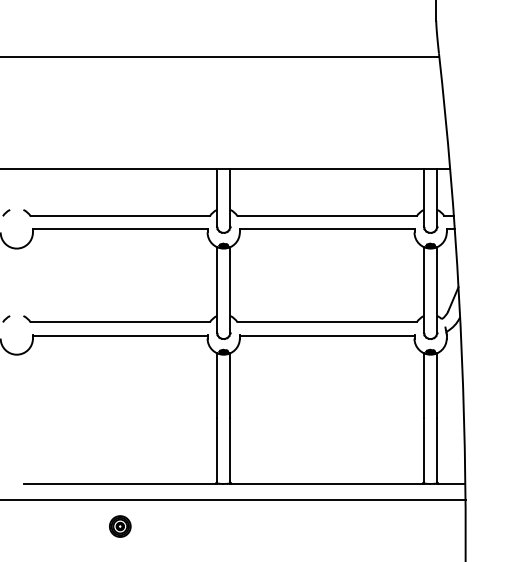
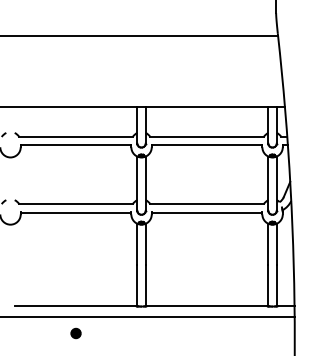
part: (119, 526) -> (75, 333), size x0.71

